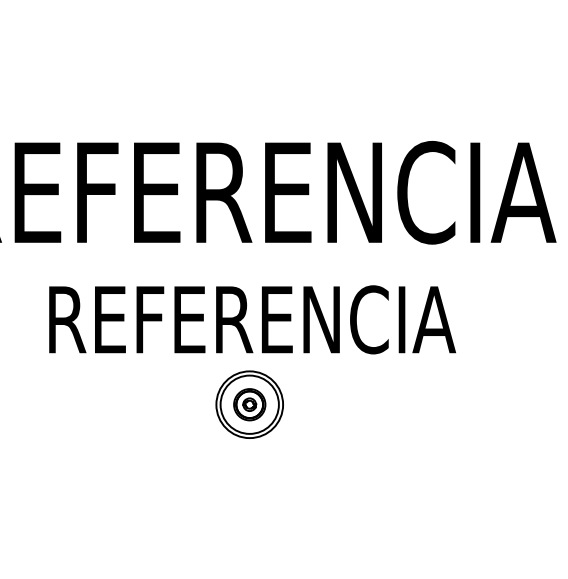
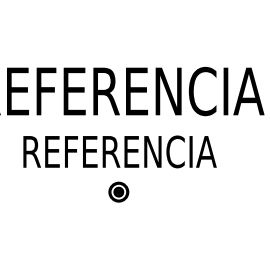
part: (249, 403) -> (118, 191), size x0.6

